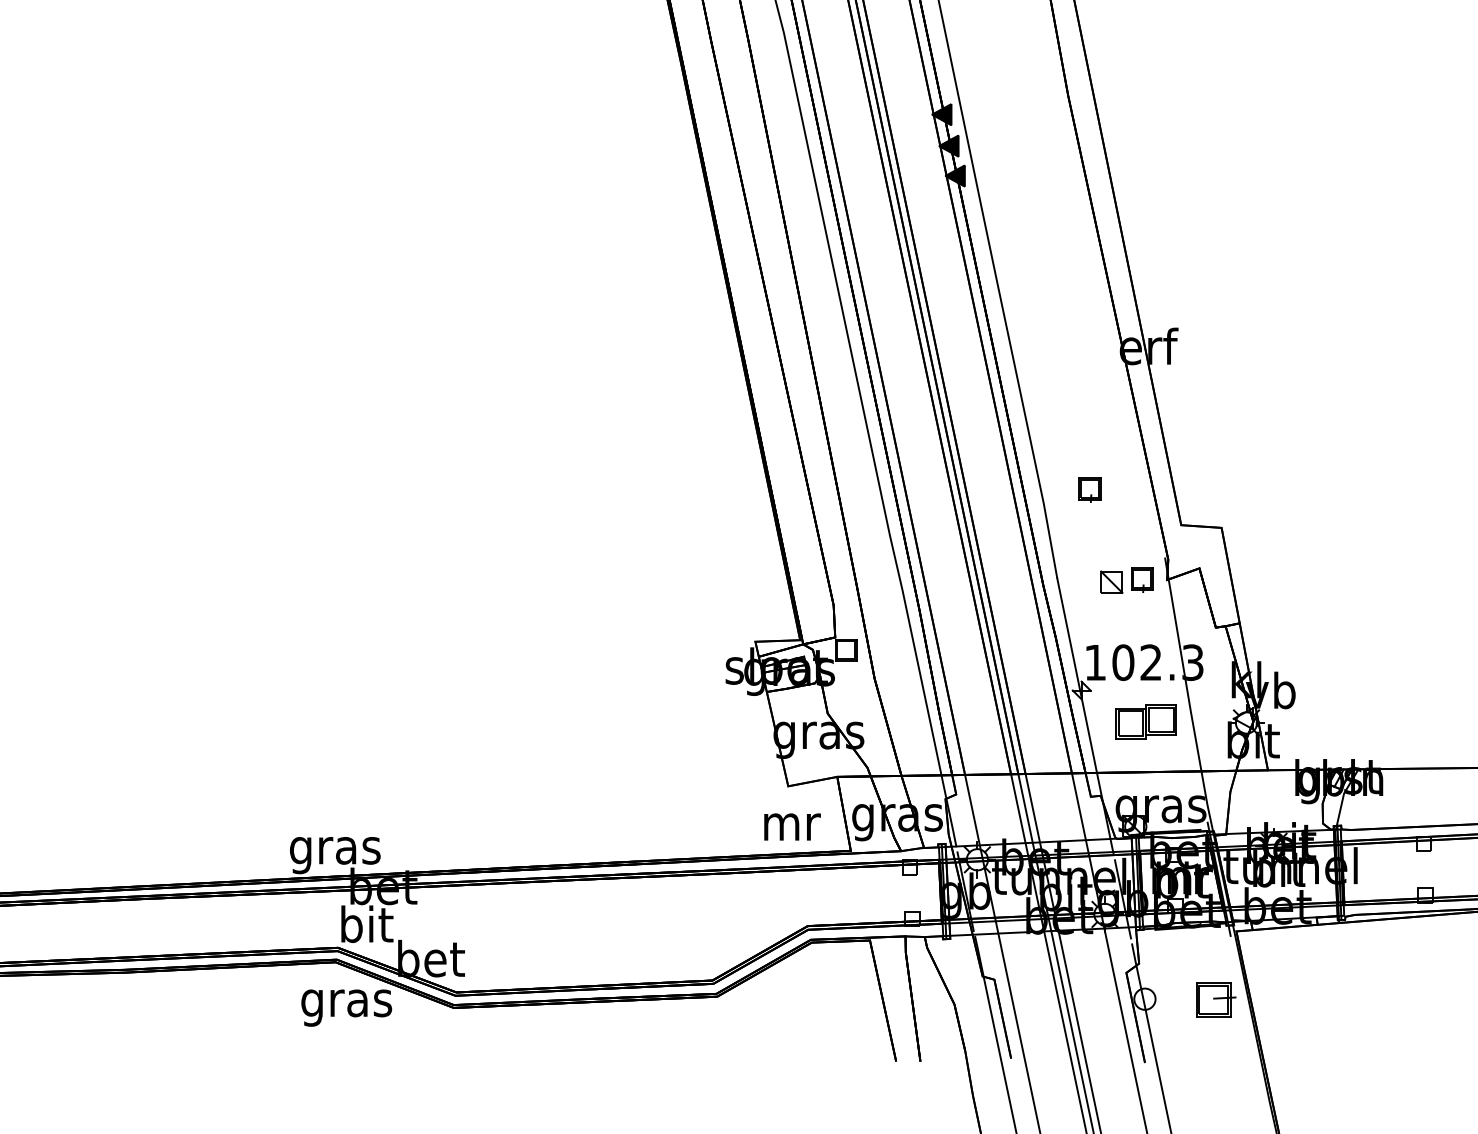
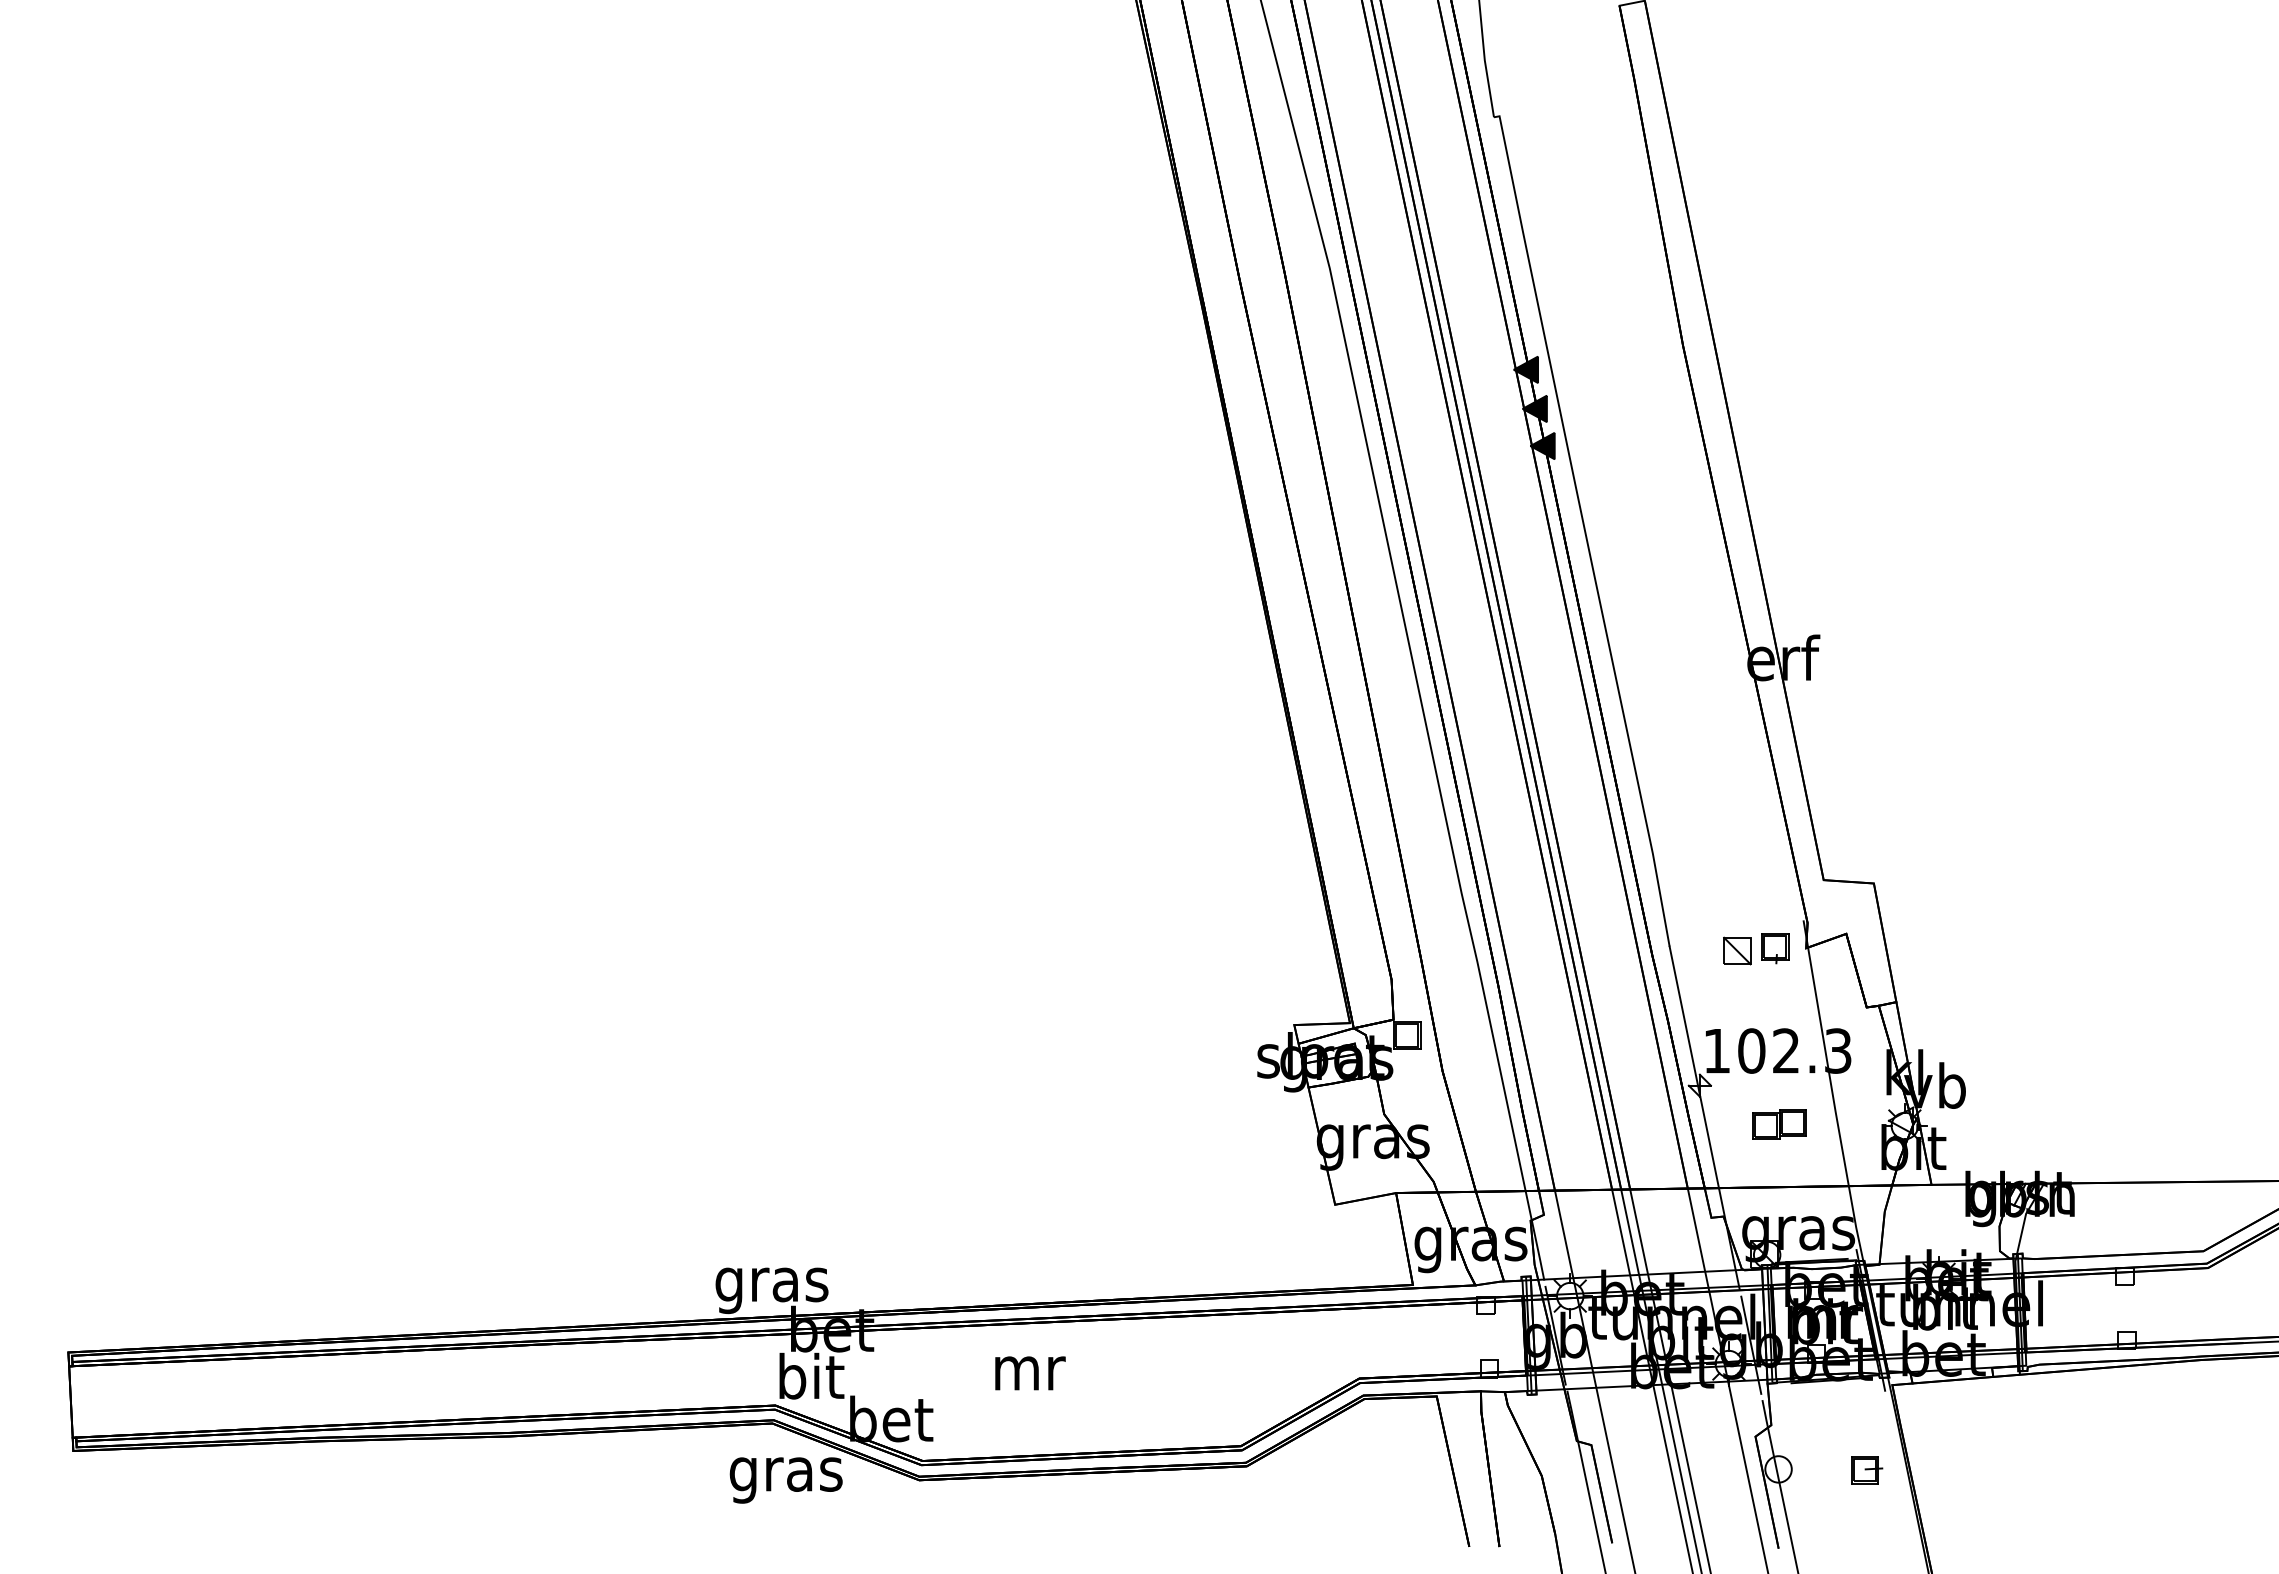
part: (1090, 490) -> (1710, 836), removed
part: (1145, 721) -> (1779, 1124), size x0.71
text: (792, 827) -> (1030, 1373), moved
part: (1216, 1000) -> (1867, 1470), size x0.62

